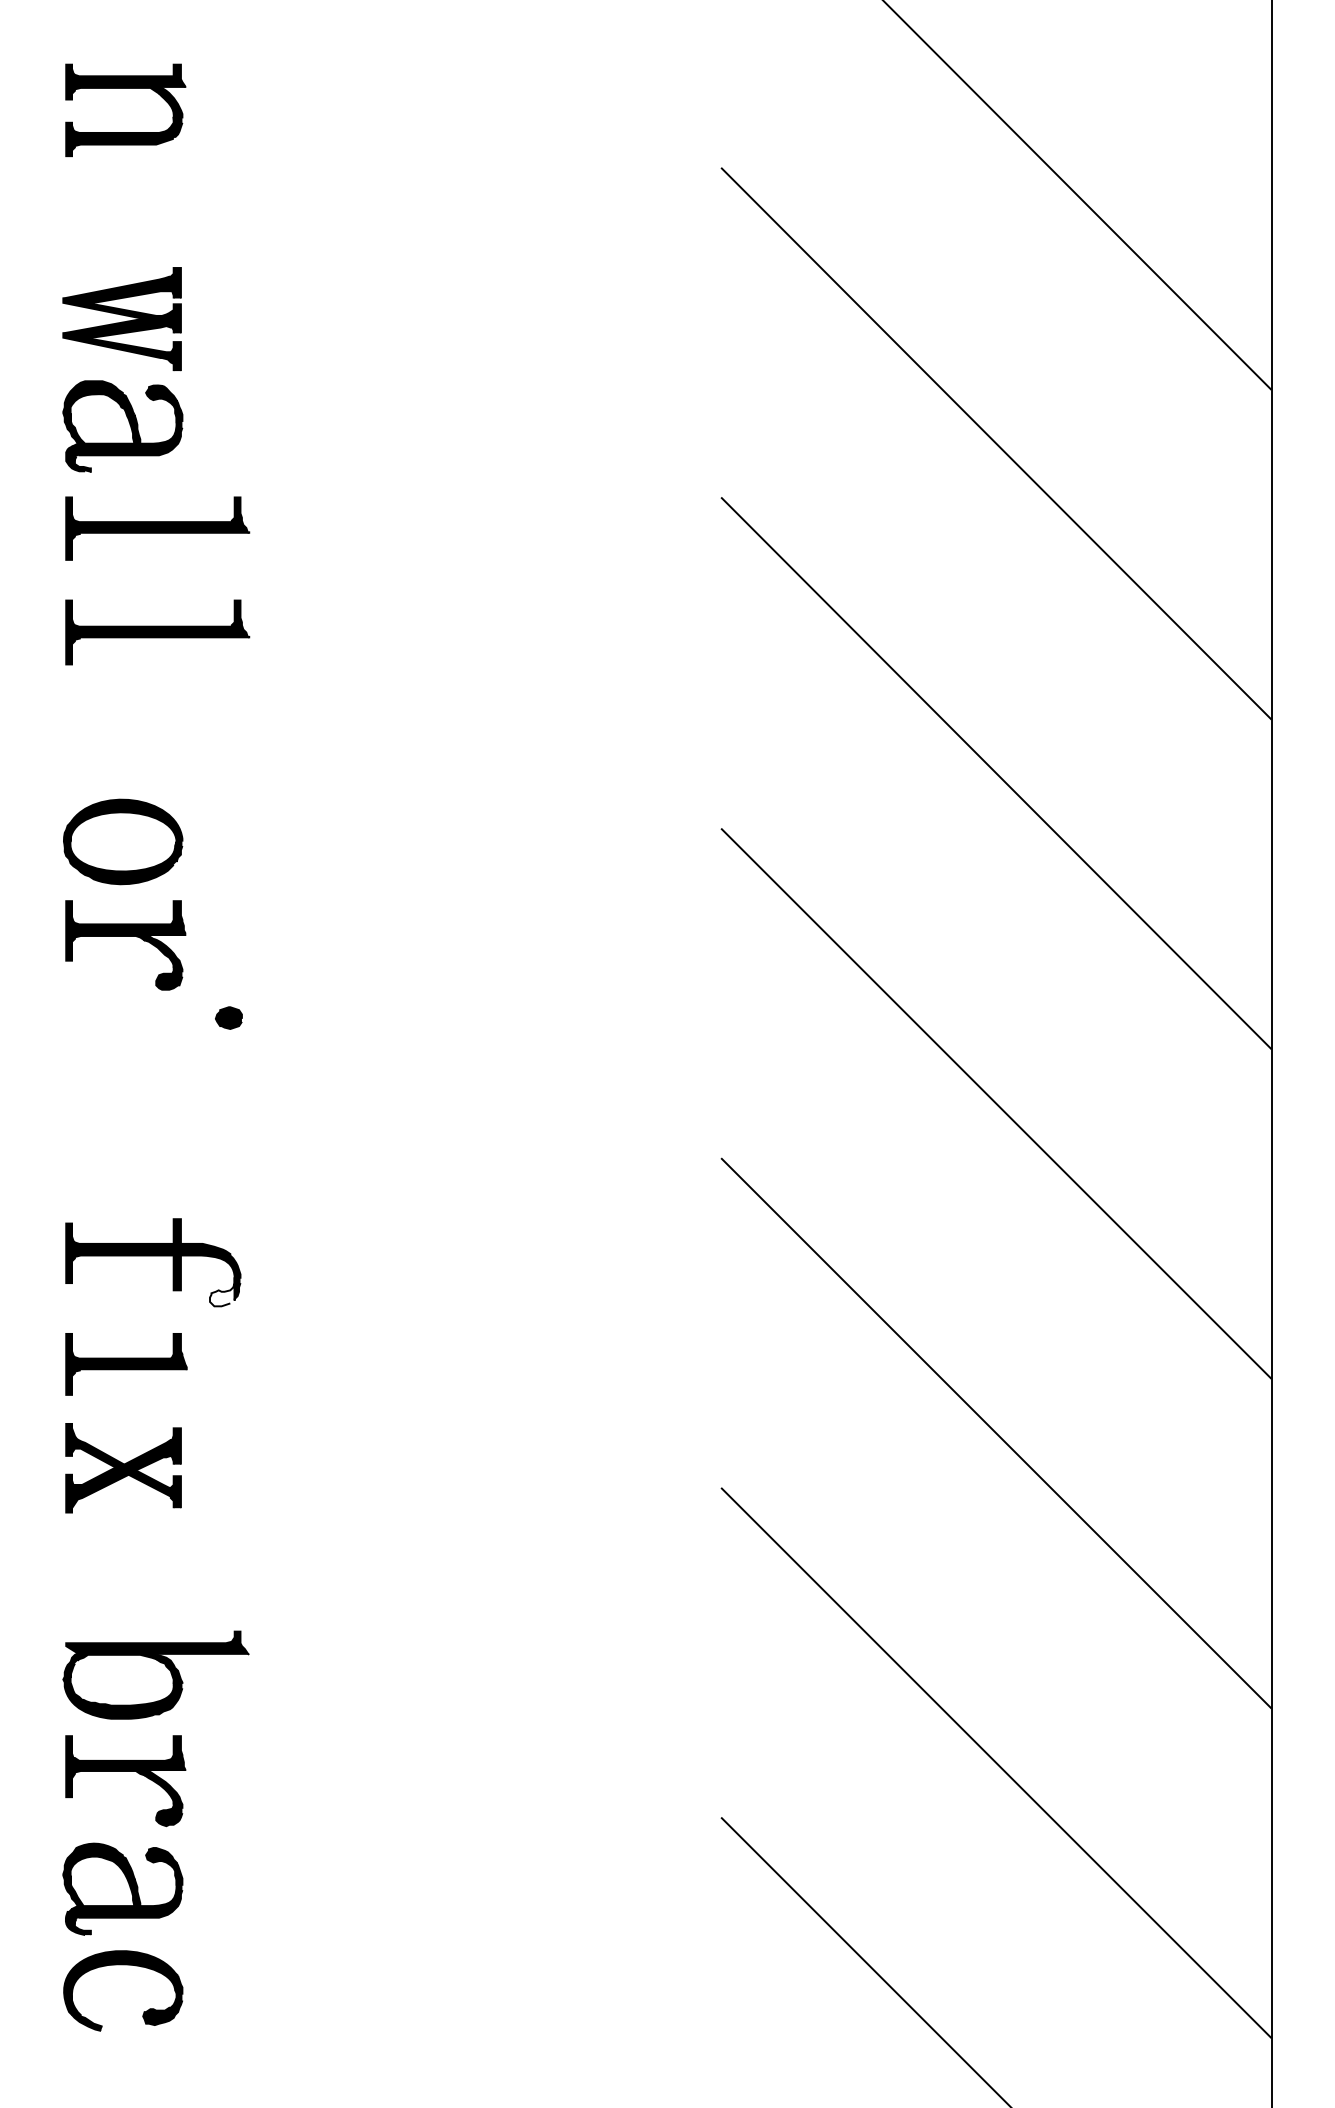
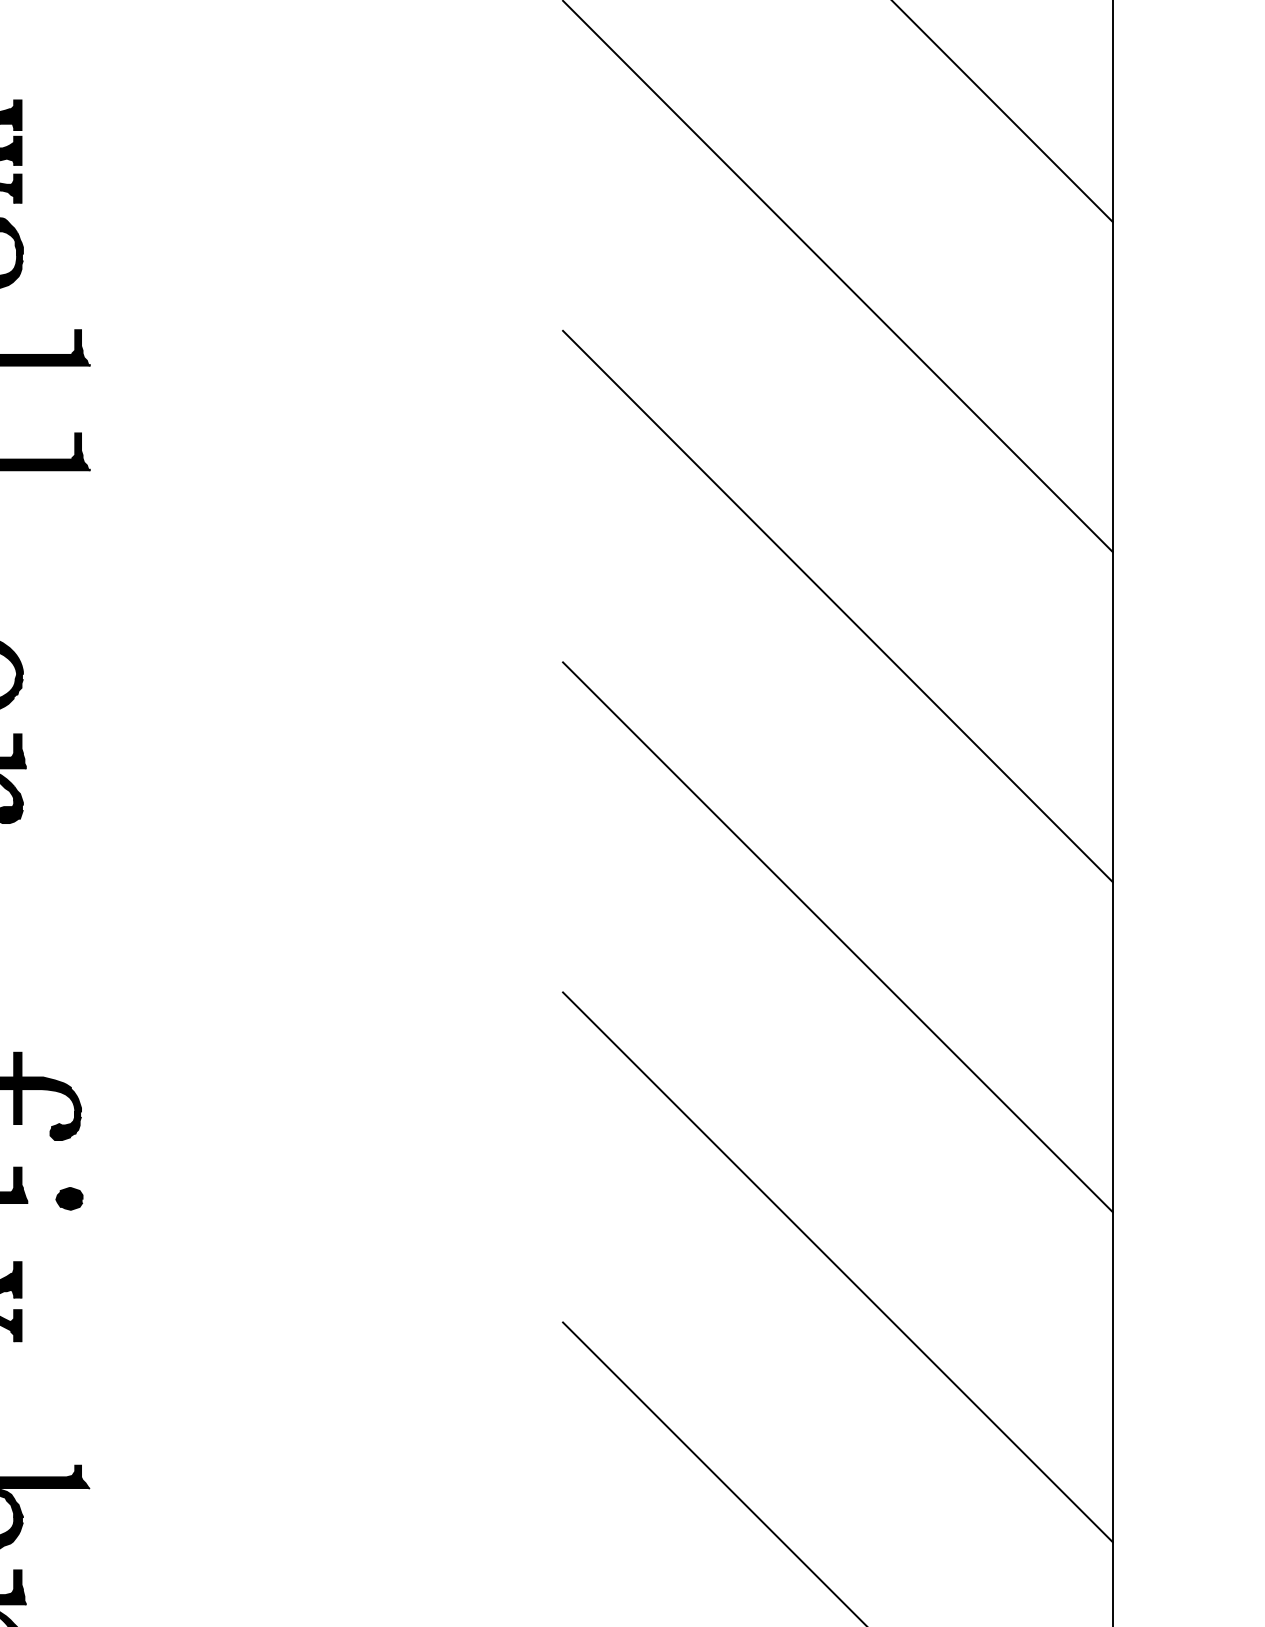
part: (228, 1017) -> (69, 1198), moved
fill: (222, 1291) -> (63, 1125), added

